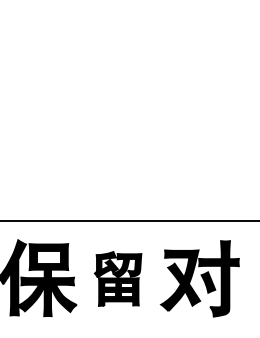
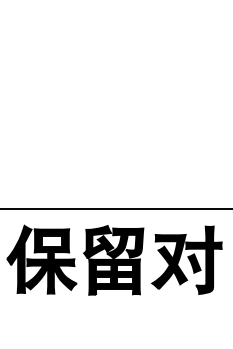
part: (117, 279) -> (113, 260), size x1.43

